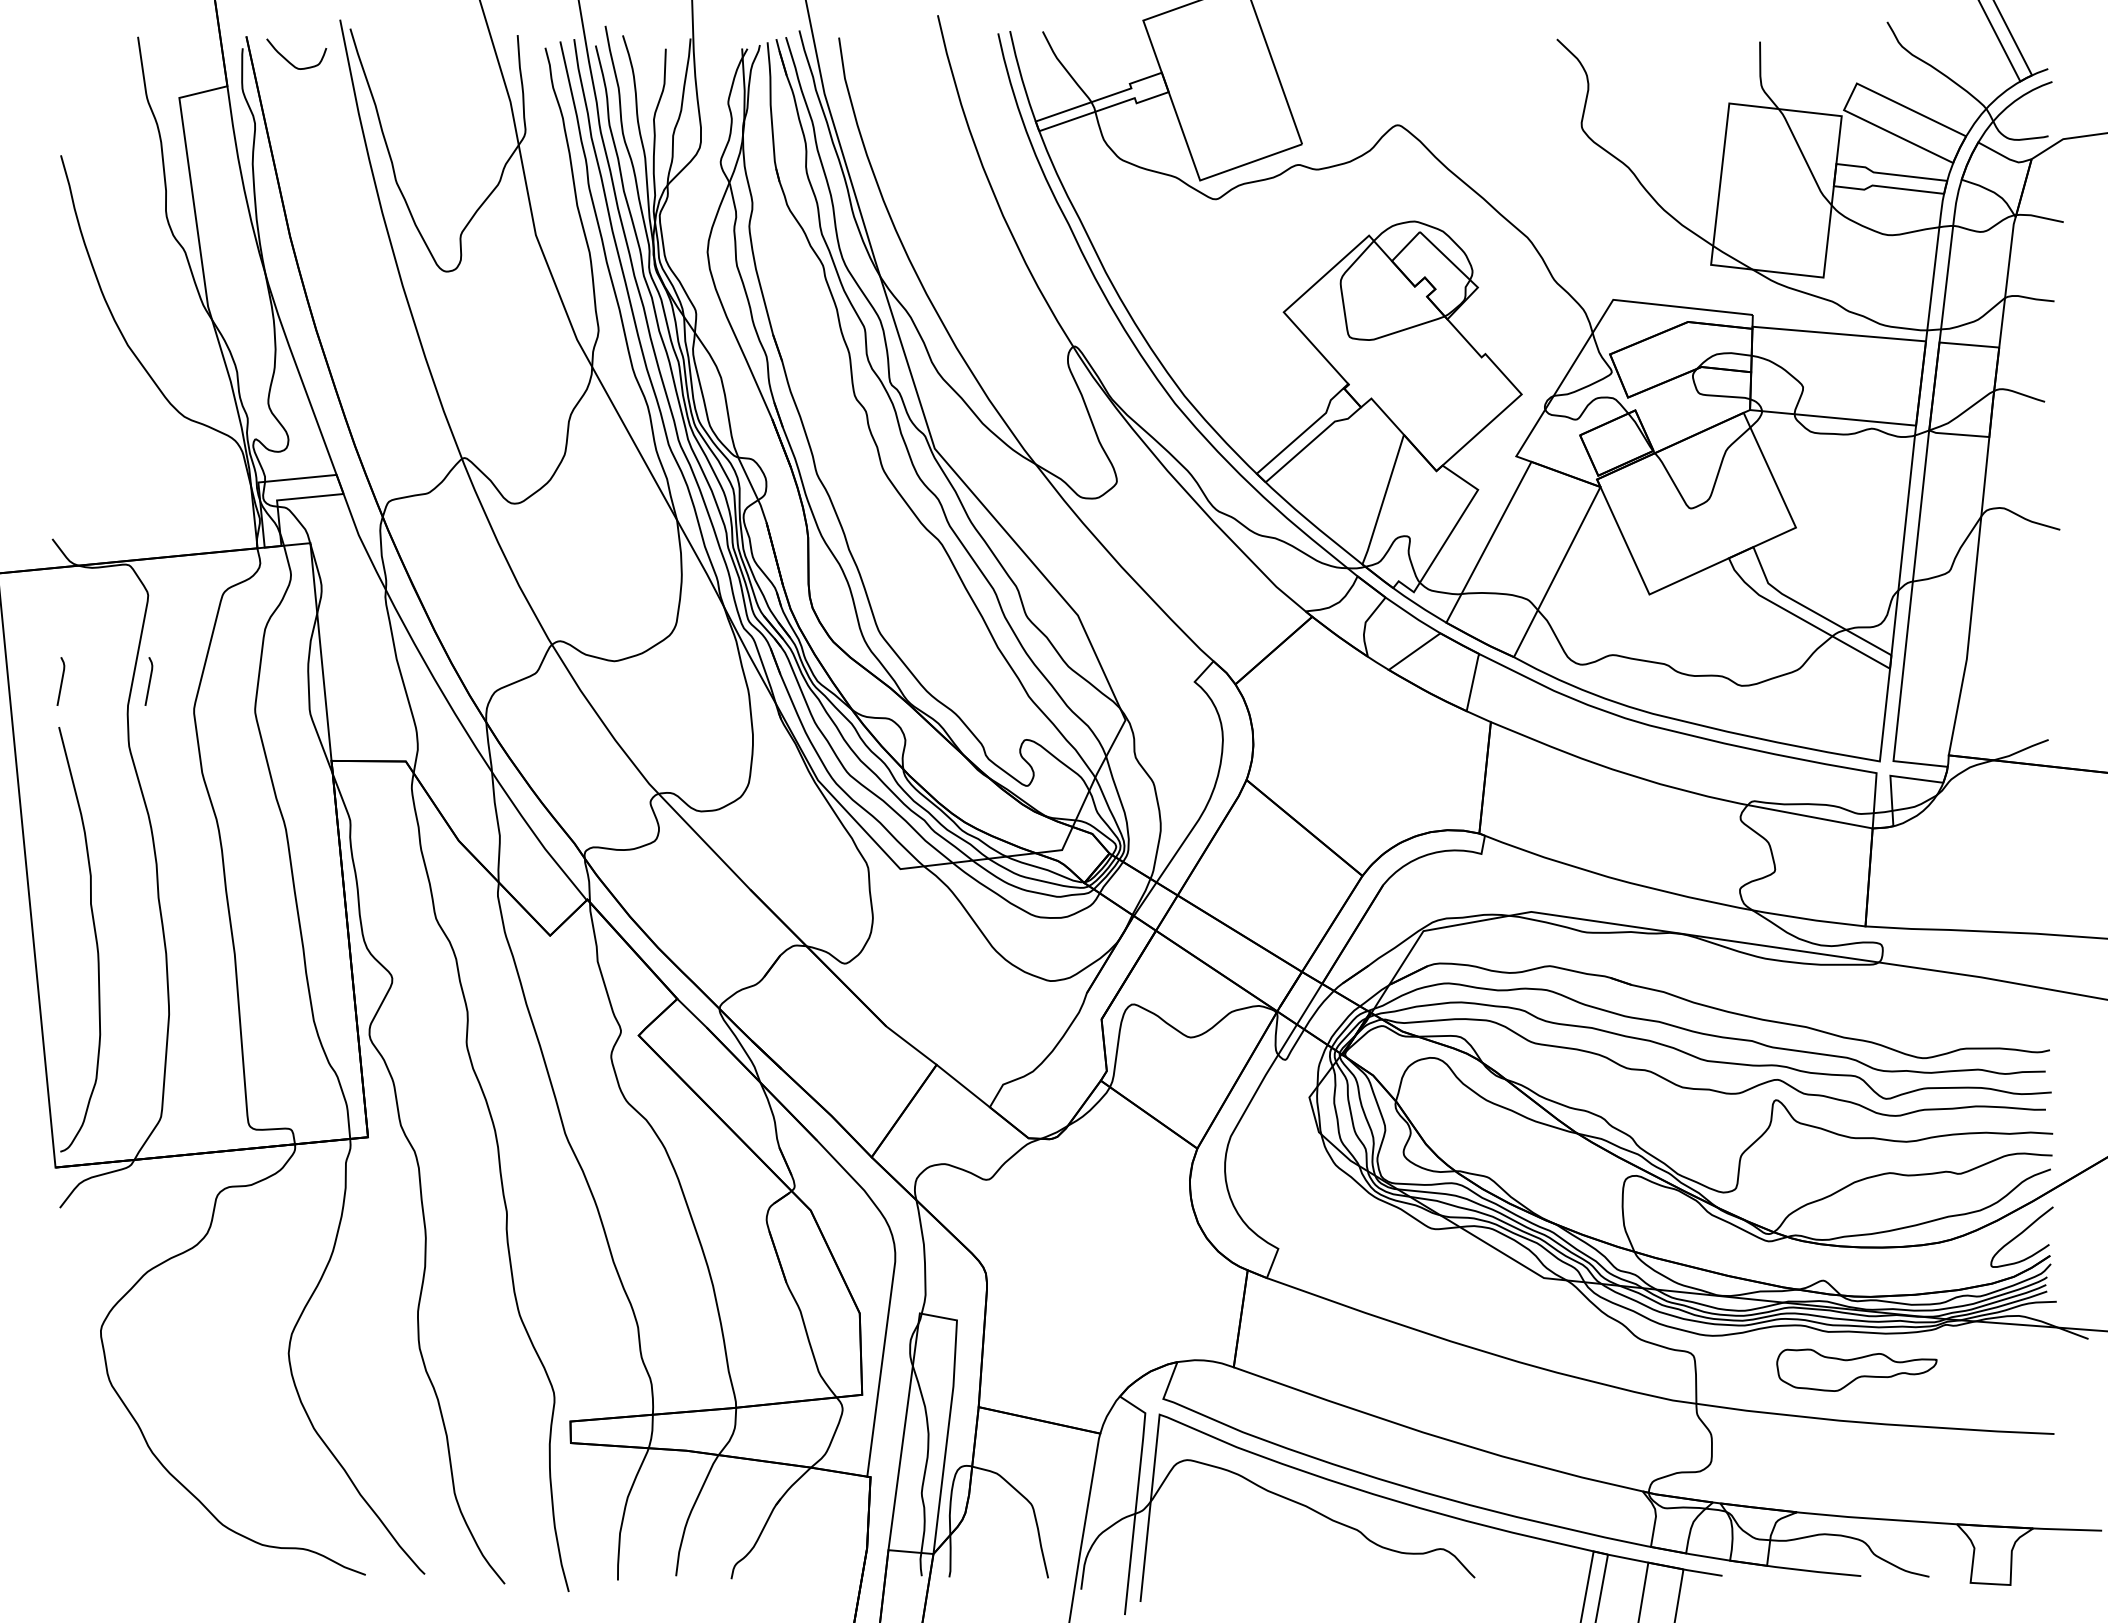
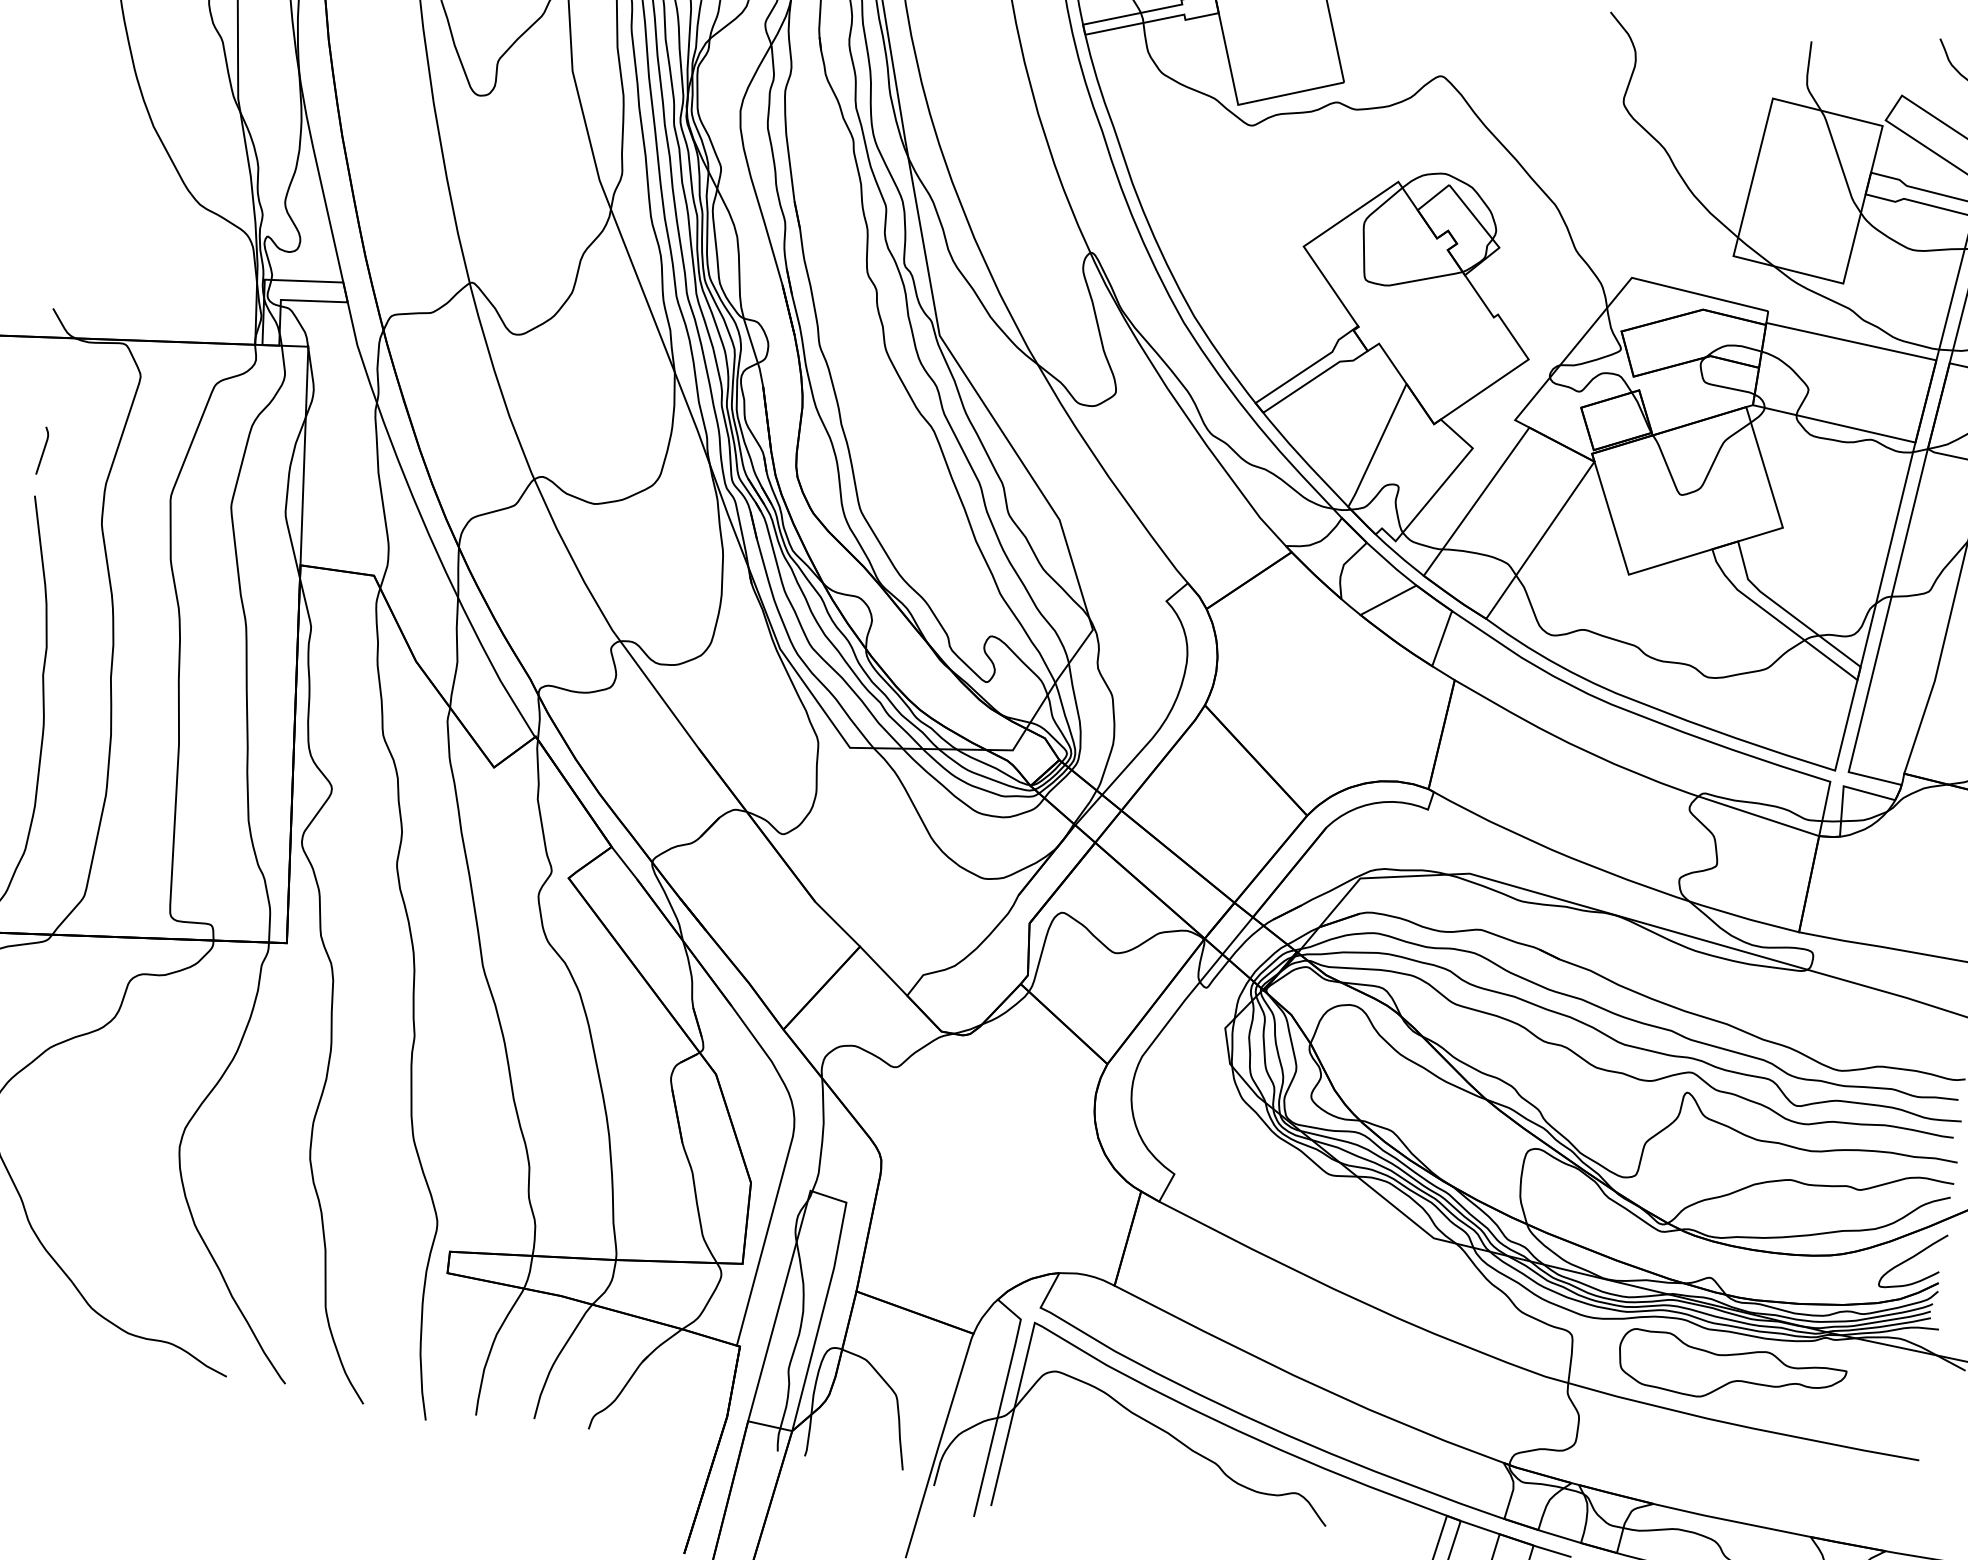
line: (149, 681) -> (130, 462), removed
part: (1856, 1369) -> (1731, 1370), size x1.43

